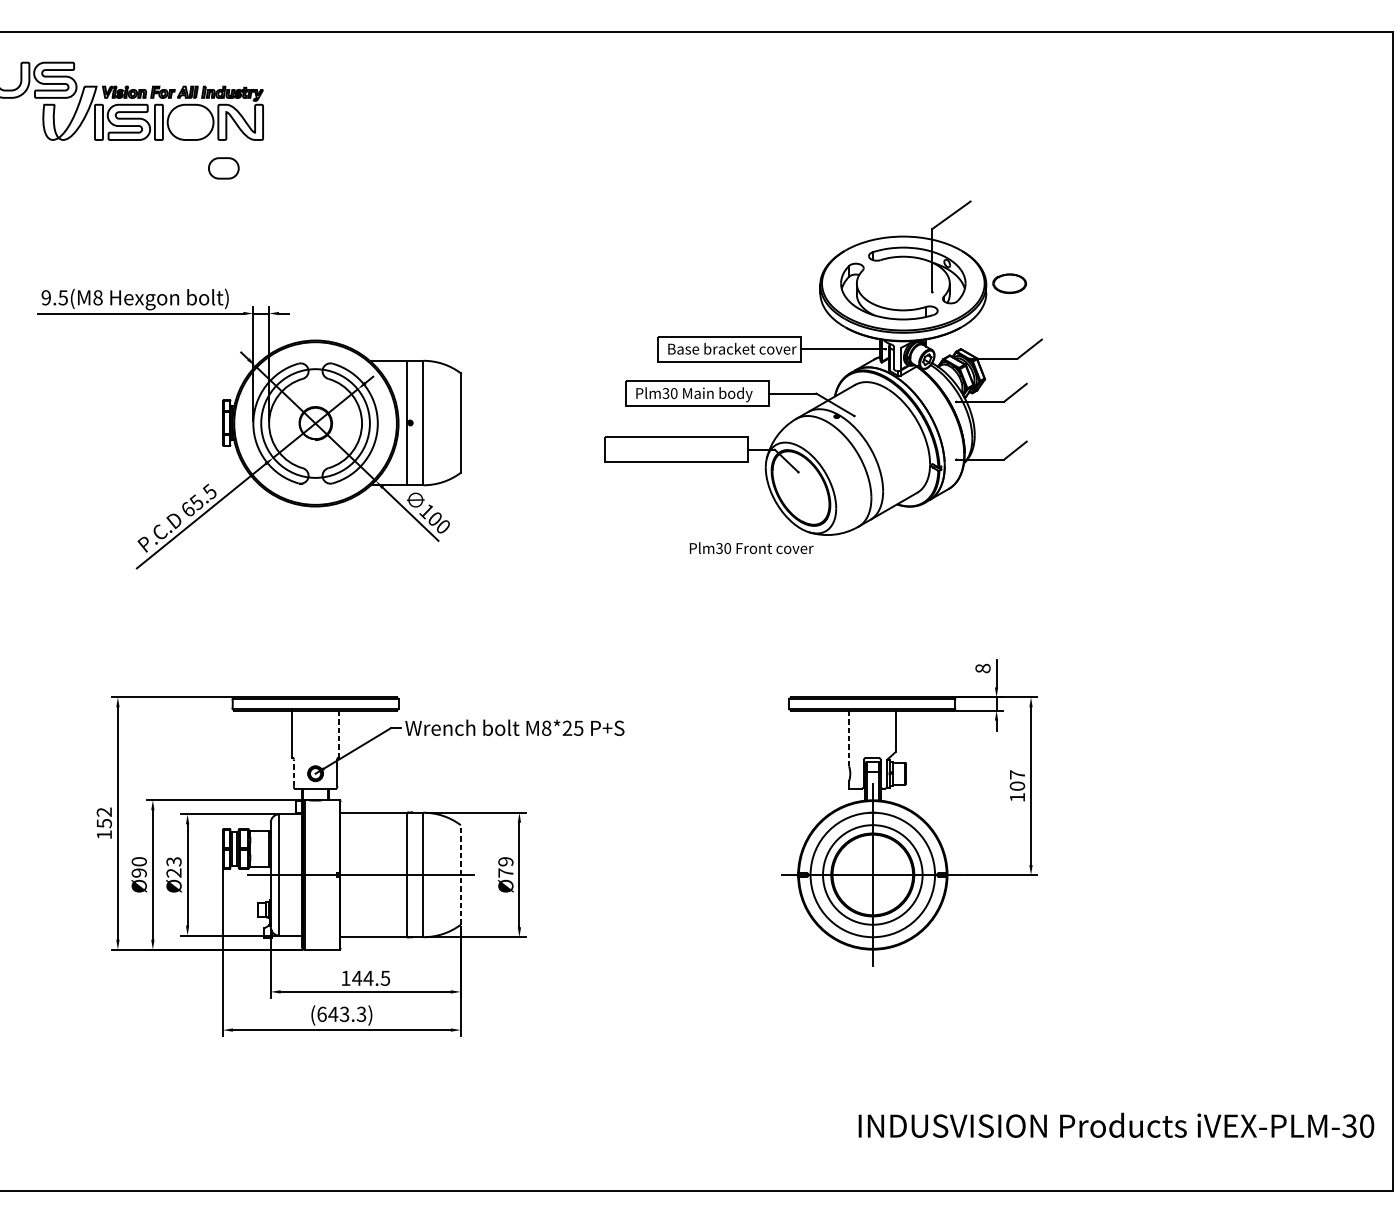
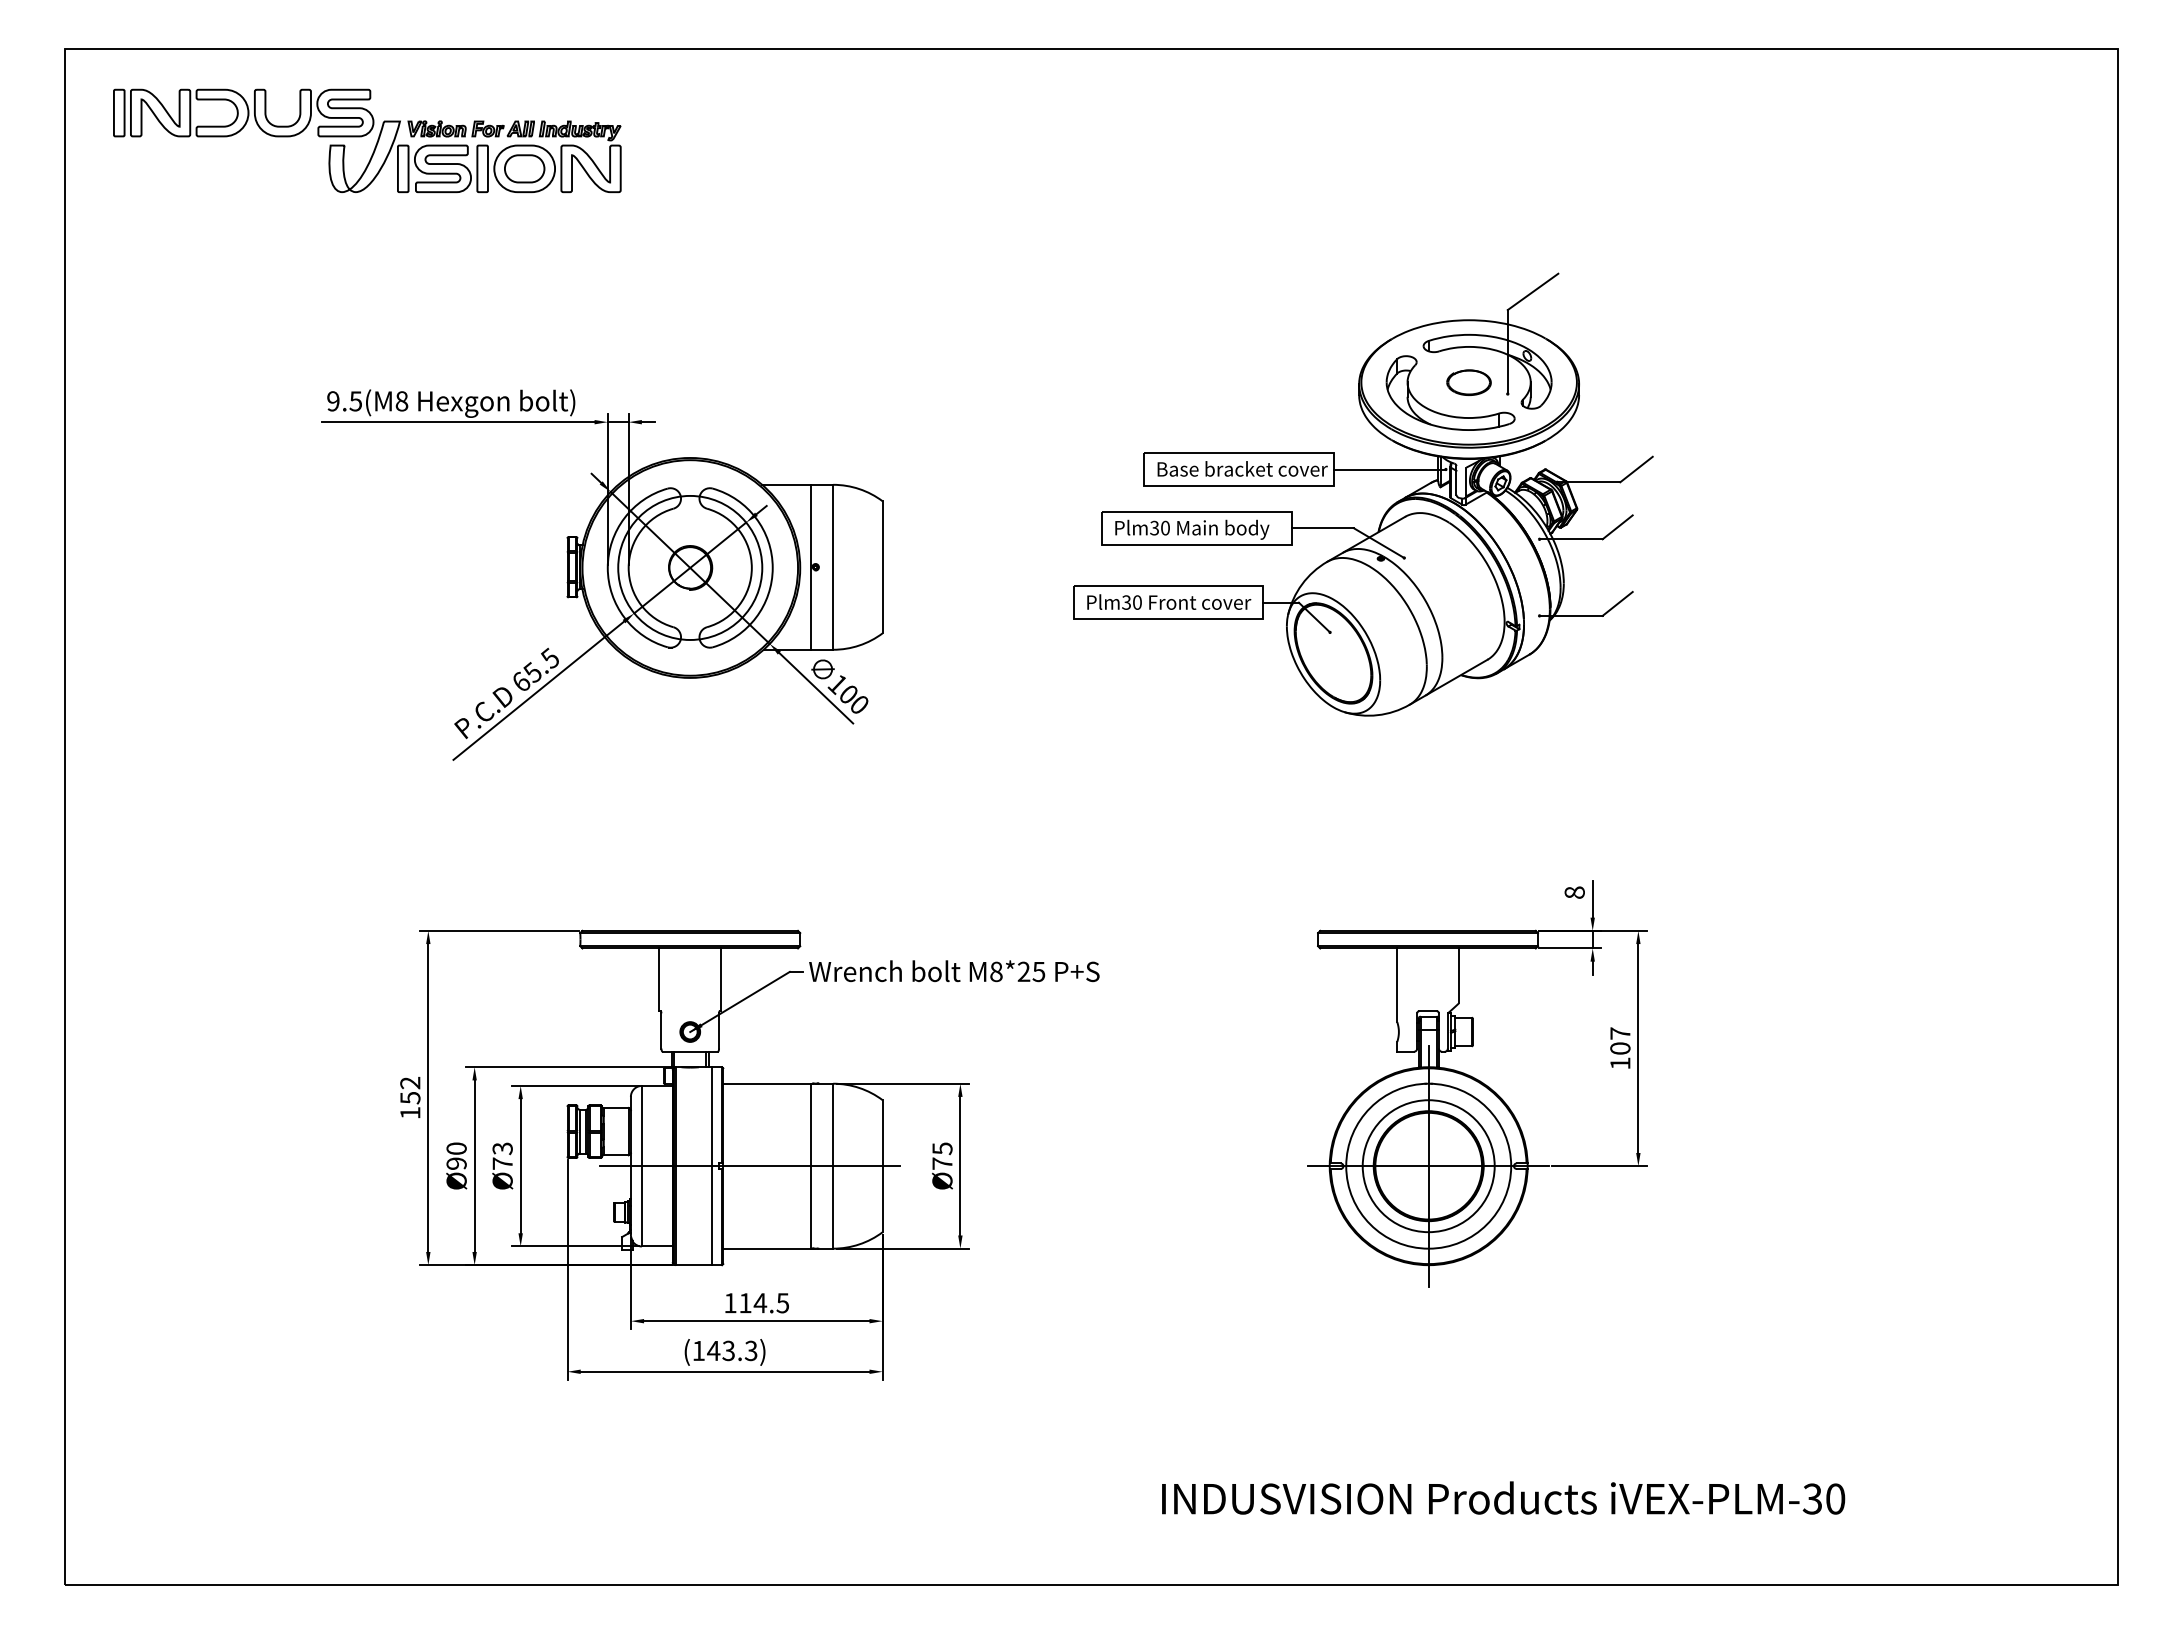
part: (223, 168) -> (524, 168), moved
part: (1009, 283) -> (1468, 382), moved
text: (751, 547) -> (1169, 601), moved
line: (339, 734) -> (721, 979), dashed -> solid
line: (849, 738) -> (1397, 985), dashed -> solid
line: (293, 772) -> (661, 1030), dashed -> solid
text: (505, 861) -> (942, 1148), 79 -> 75
text: (173, 872) -> (502, 1163), 23 -> 73
line: (332, 875) -> (712, 1166), added
line: (460, 875) -> (882, 1166), dashed -> solid
text: (357, 978) -> (745, 1303), 144.5 -> 114.5
text: (322, 1014) -> (699, 1350), (643.3) -> (143.3)
text: (1116, 1124) -> (1503, 1497), moved

